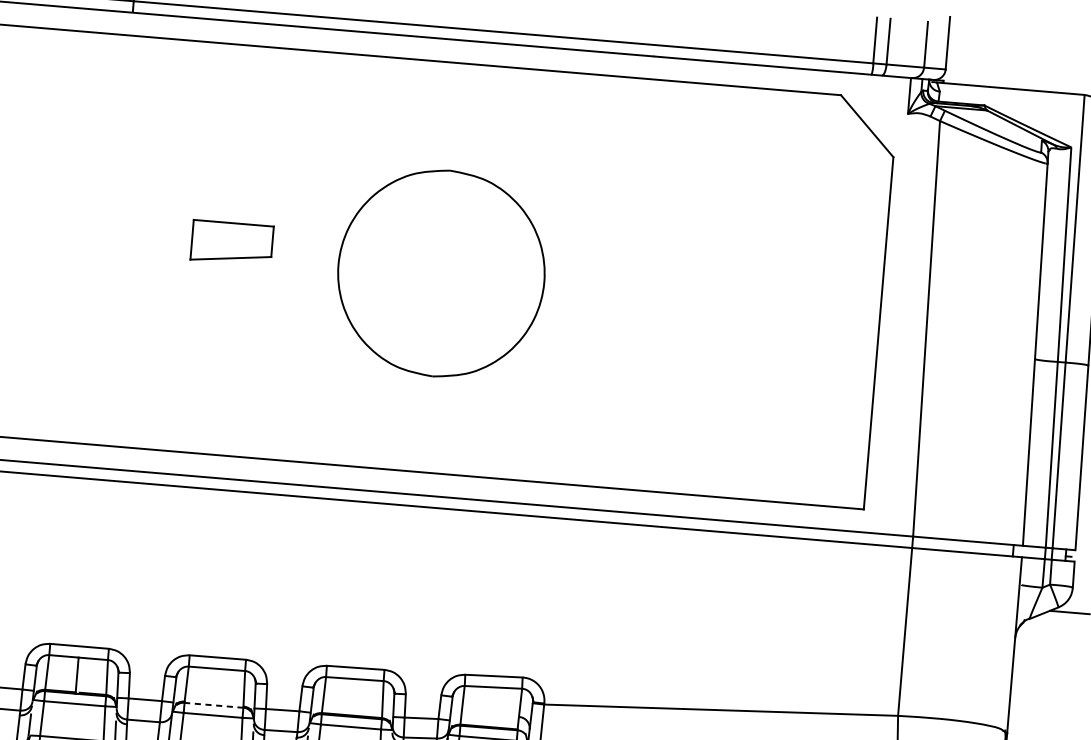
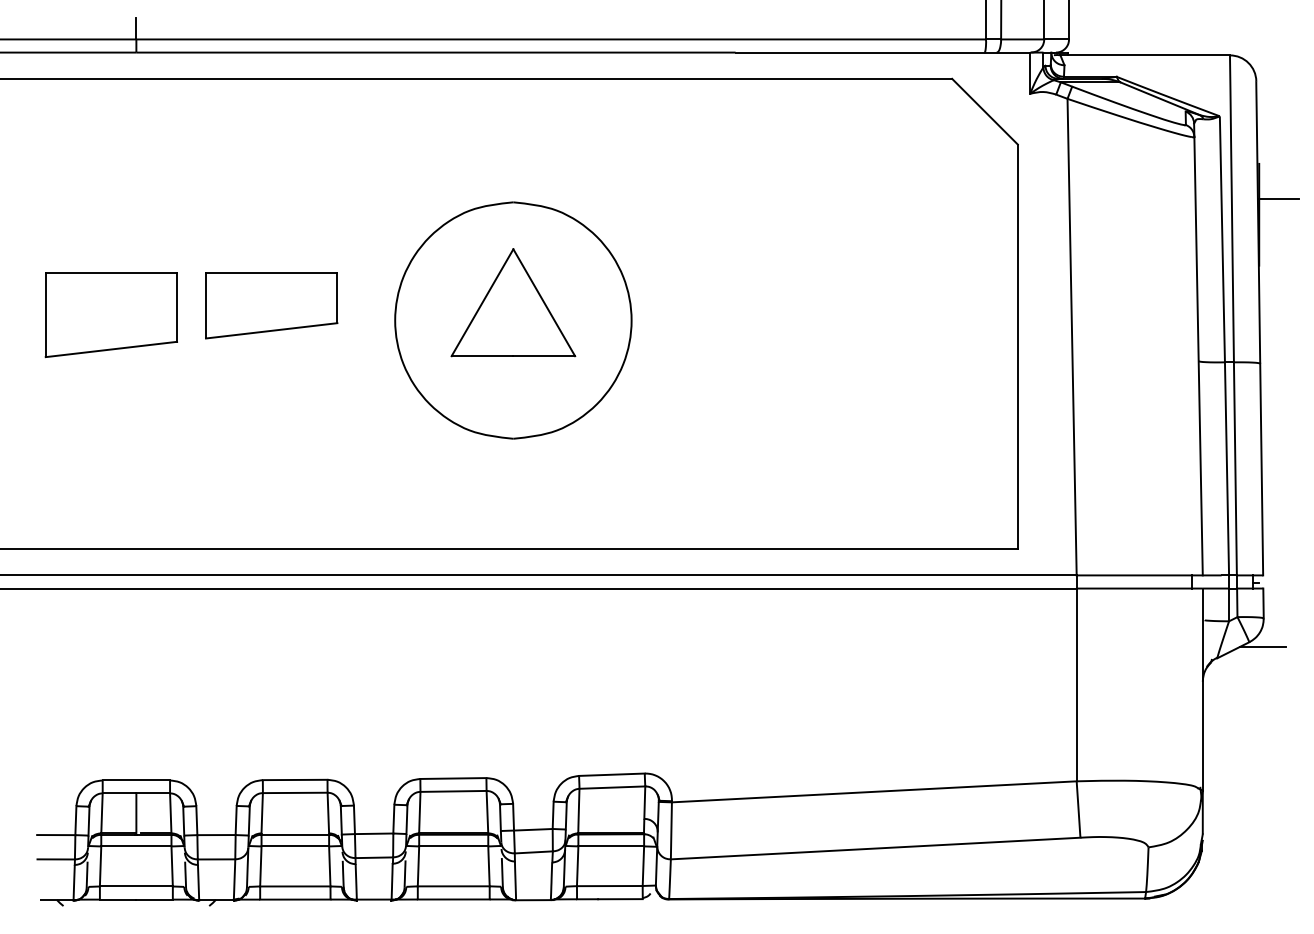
part: (91, 239) -> (110, 315), added
part: (231, 242) -> (271, 305), size x1.43
part: (442, 257) -> (513, 302), added
line: (214, 705) -> (295, 834), dashed -> solid

